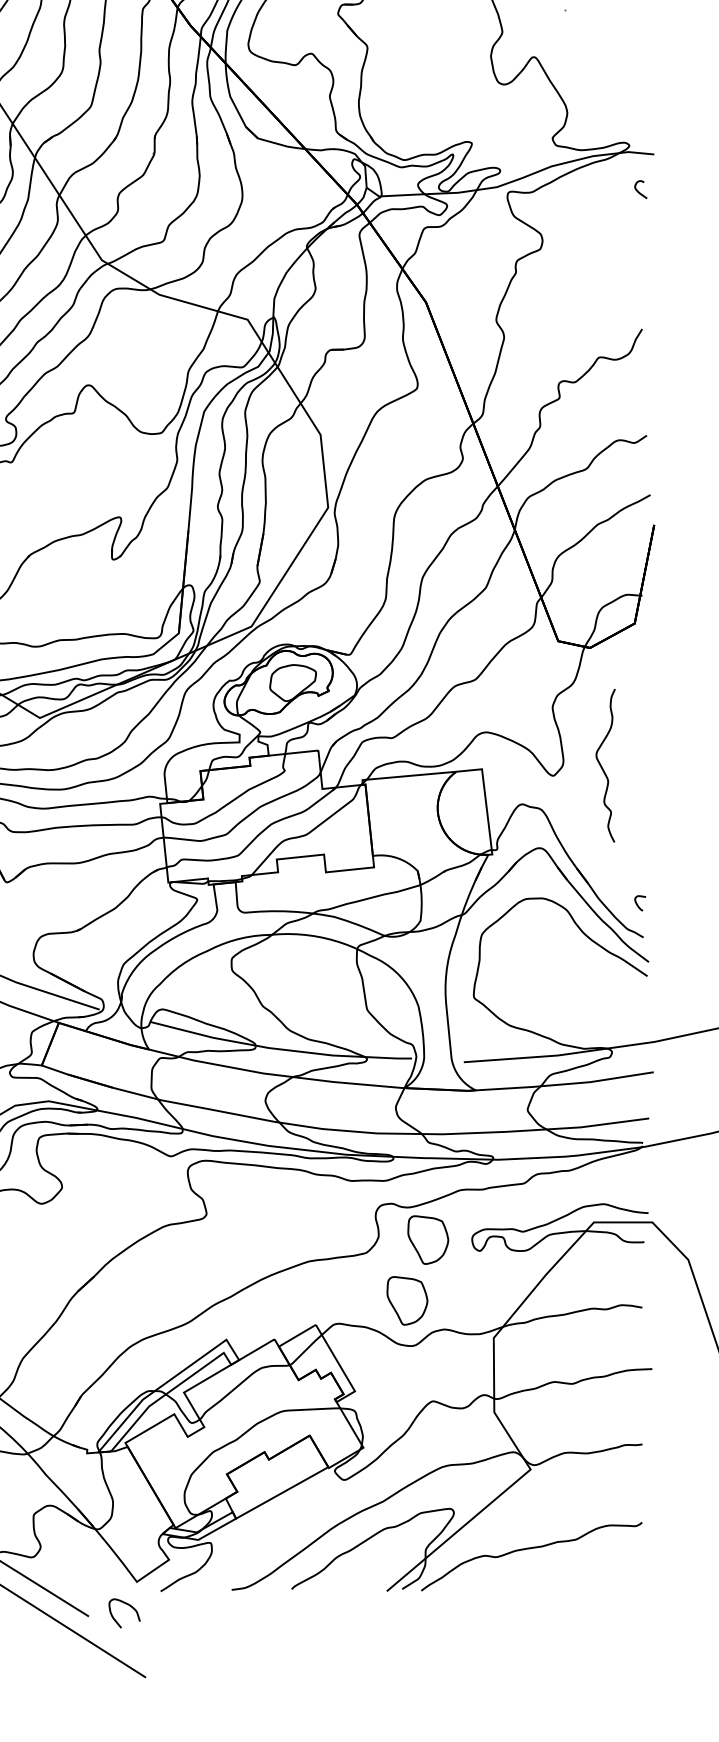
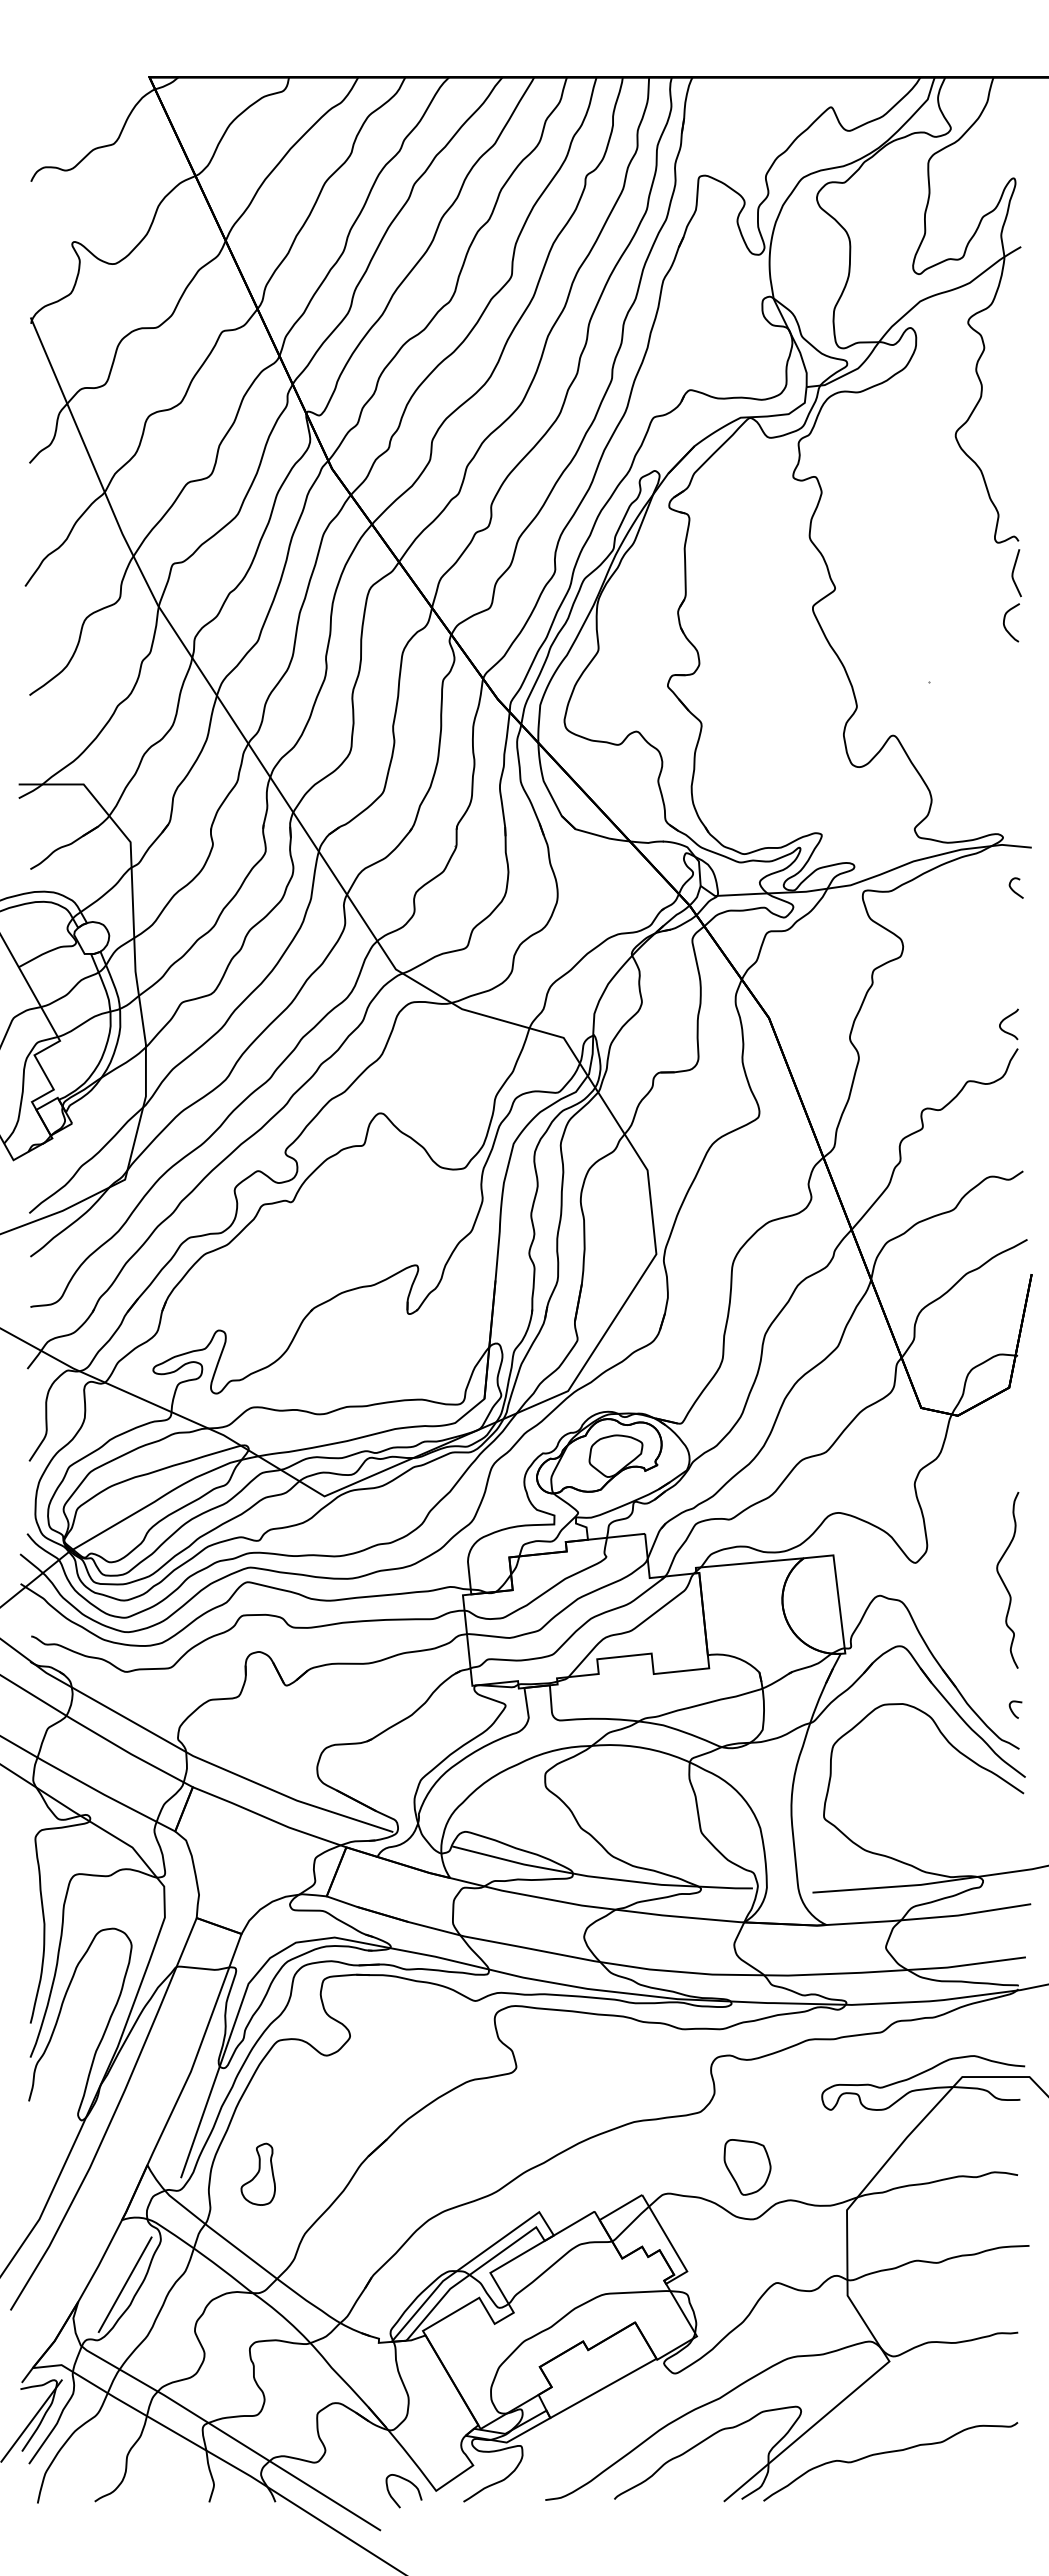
curve: (630, 304) -> (1004, 1020), added
curve: (602, 767) -> (1004, 1582), moved
part: (428, 1240) -> (771, 2097), removed
curve: (130, 1606) -> (410, 2483), moved

